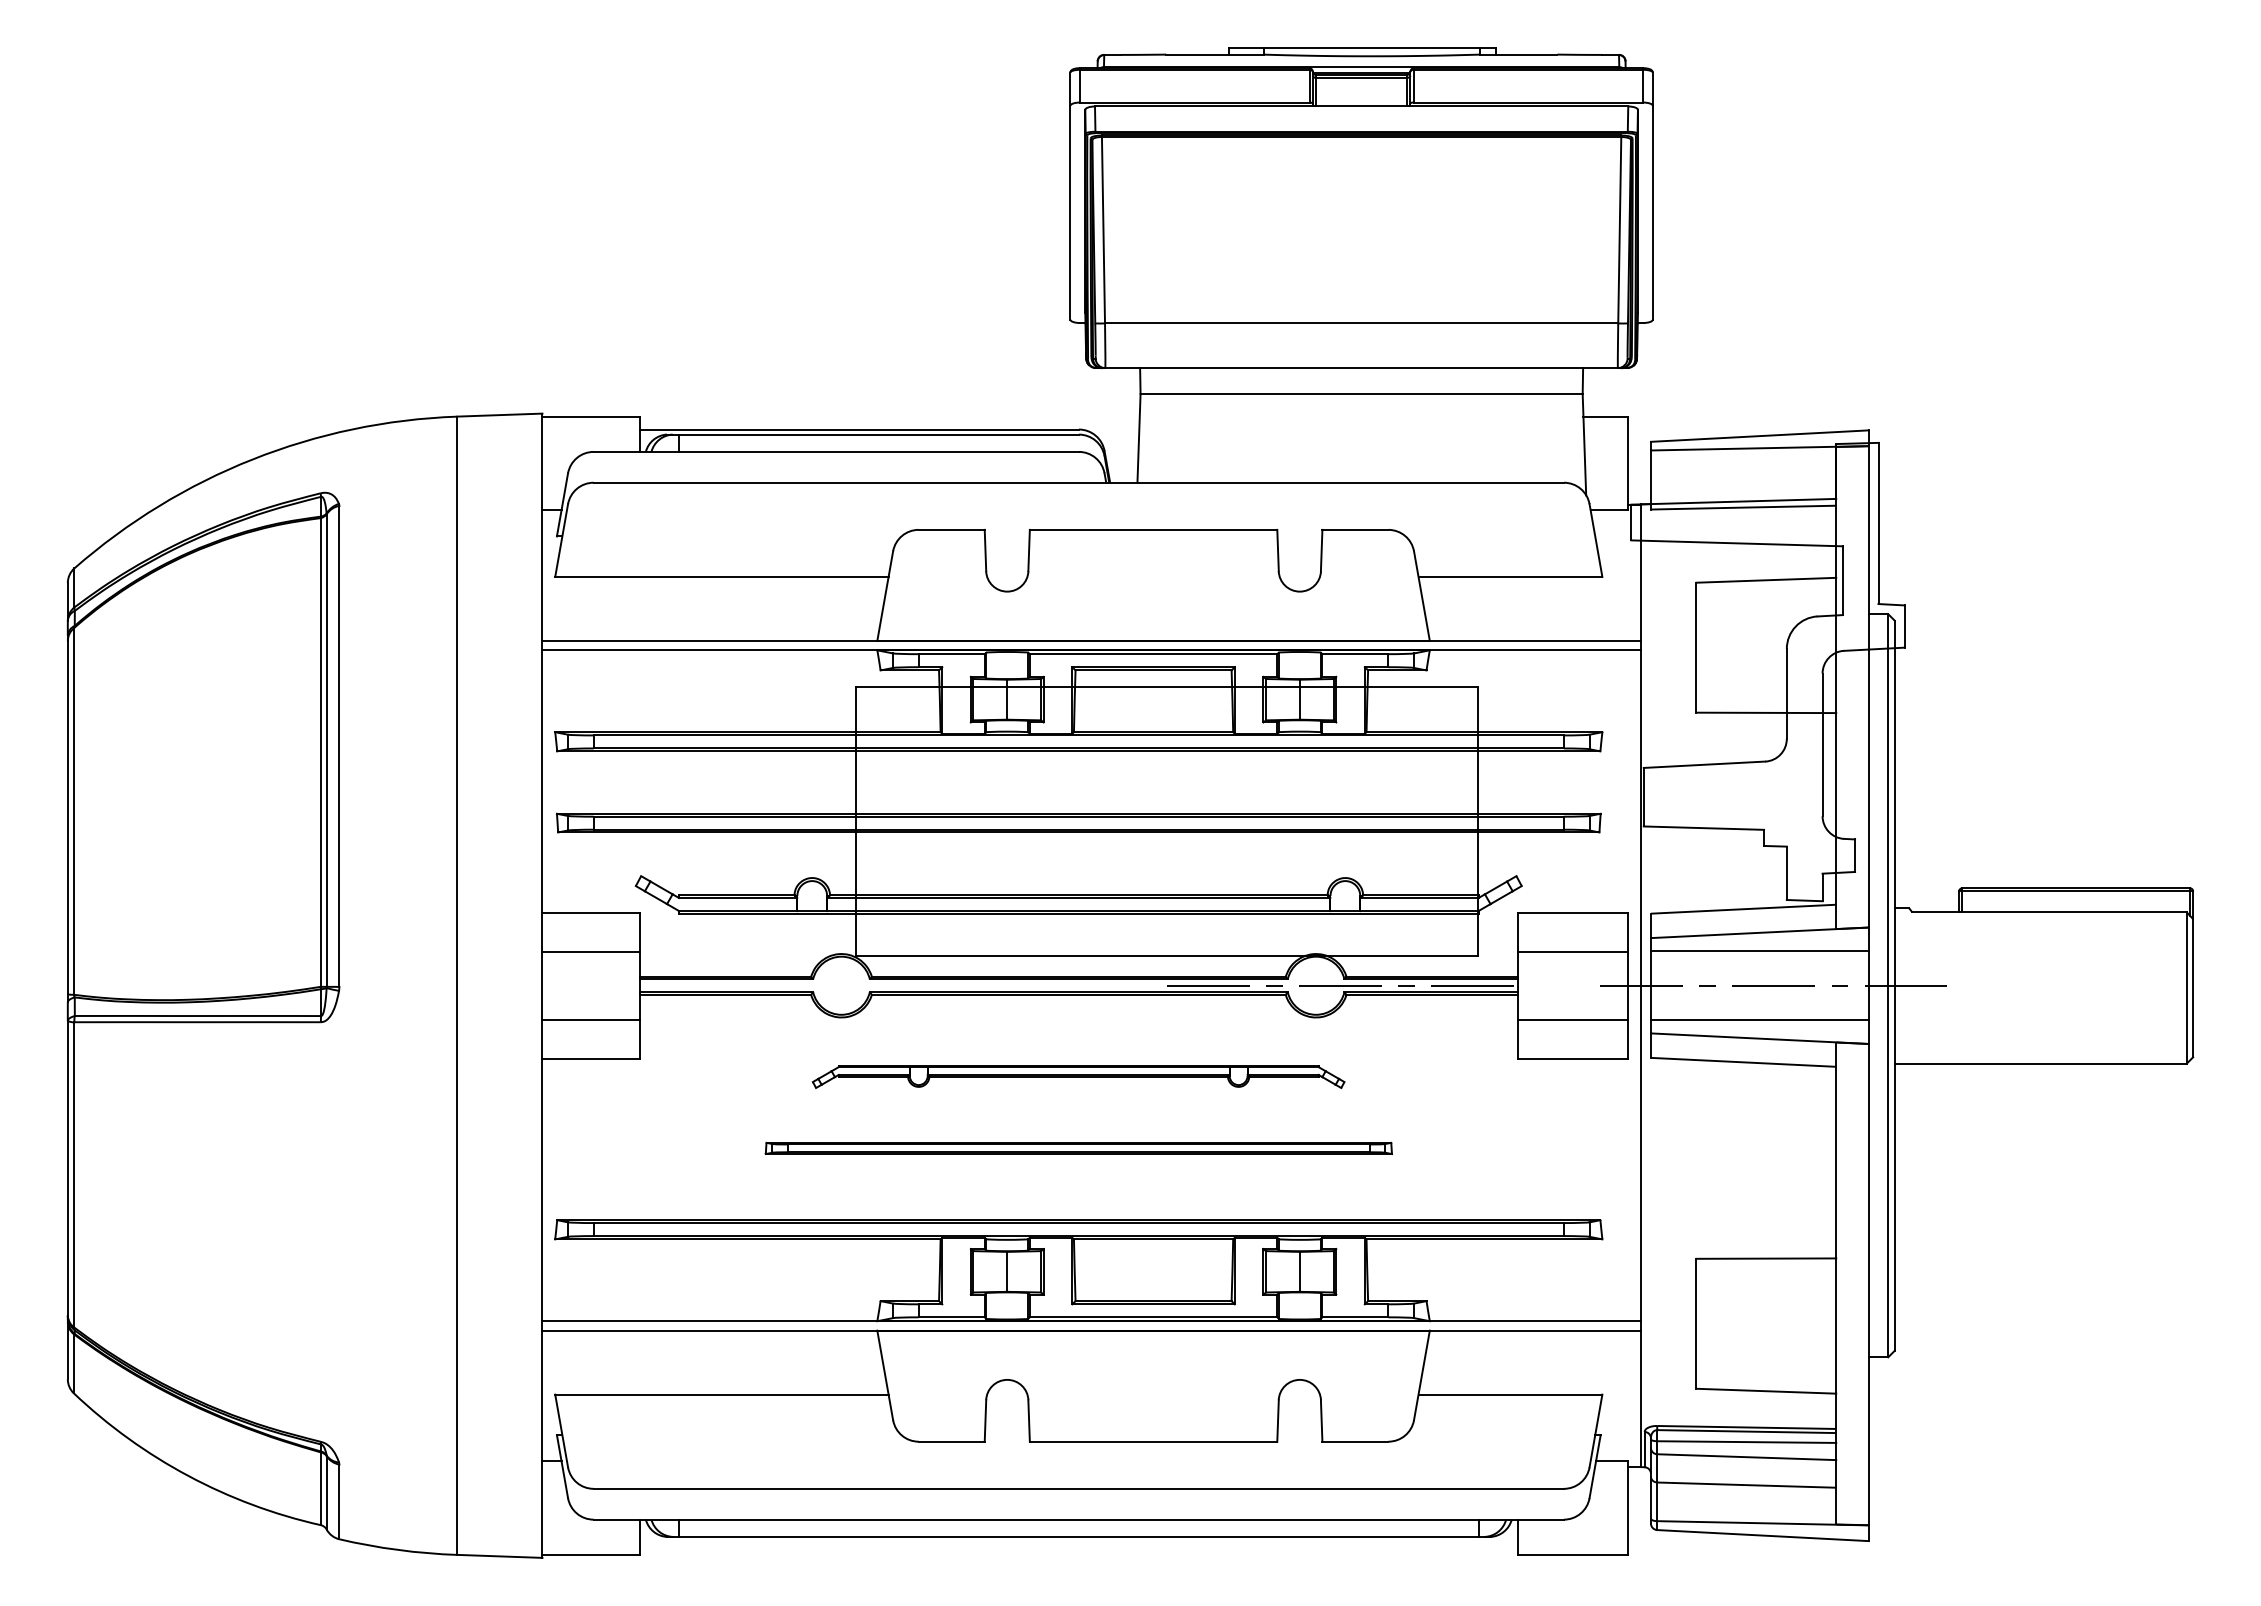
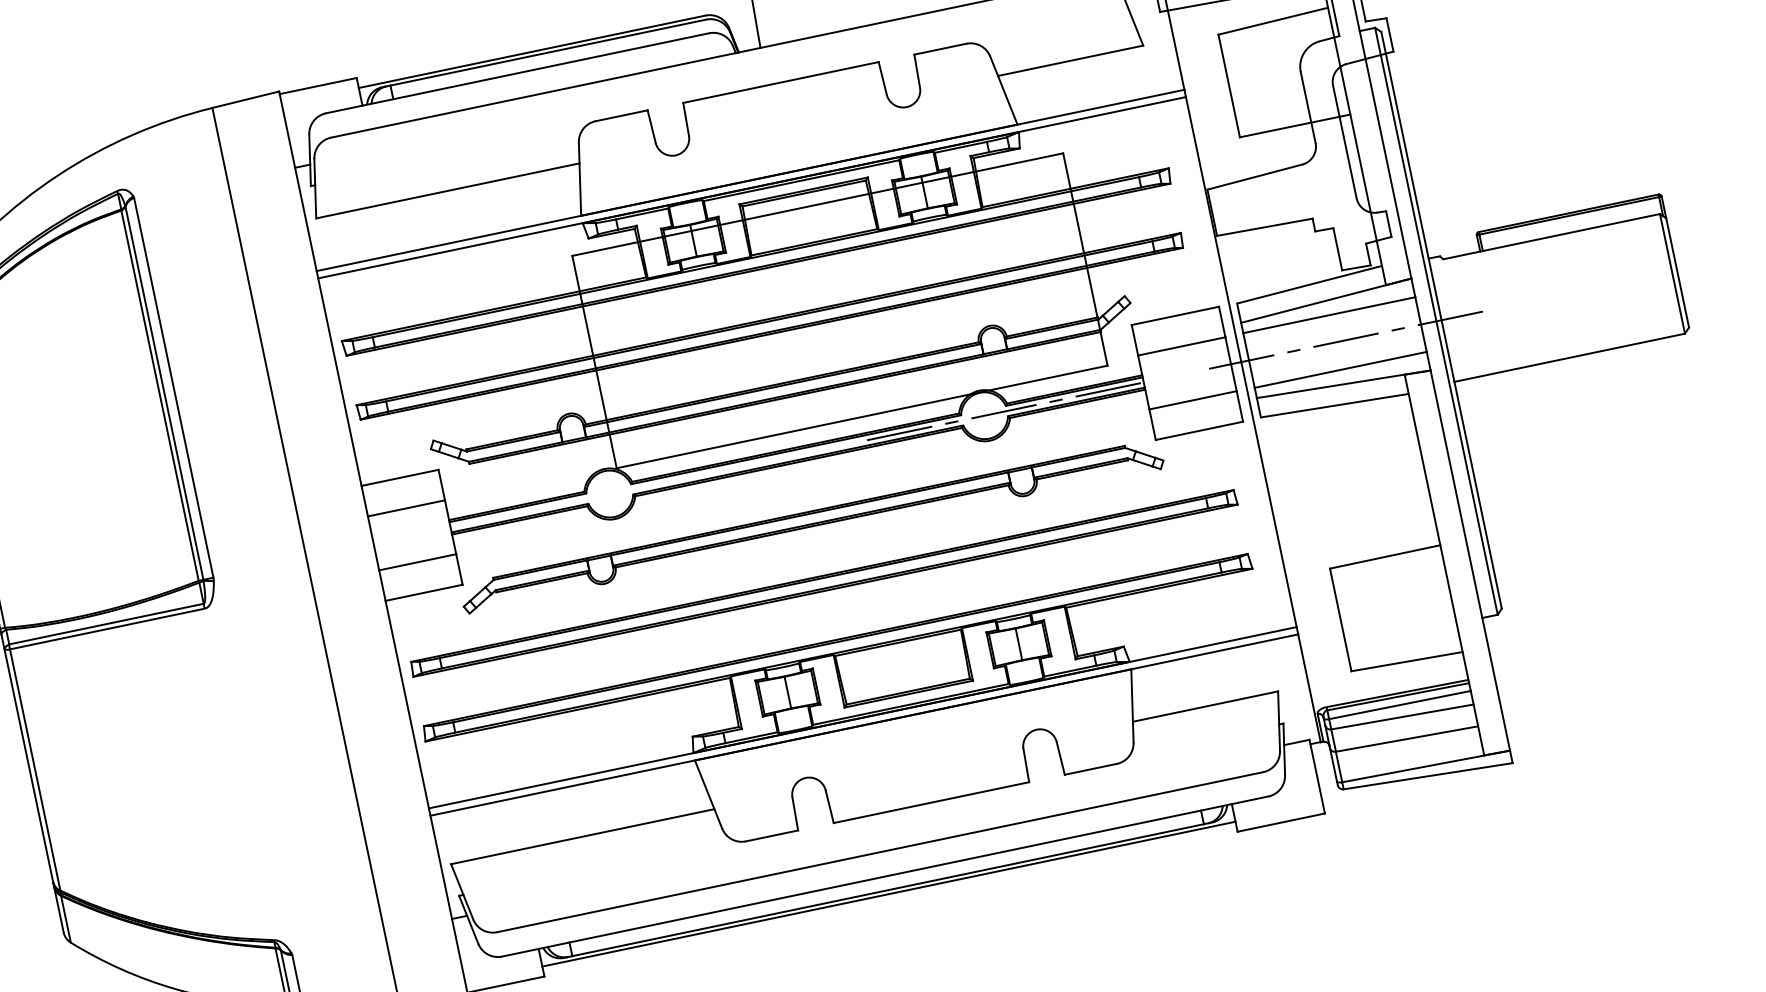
part: (1078, 1076) -> (811, 526), size x1.67
part: (1078, 1148) -> (823, 583), size x1.67
line: (1078, 1541) -> (888, 893), added

